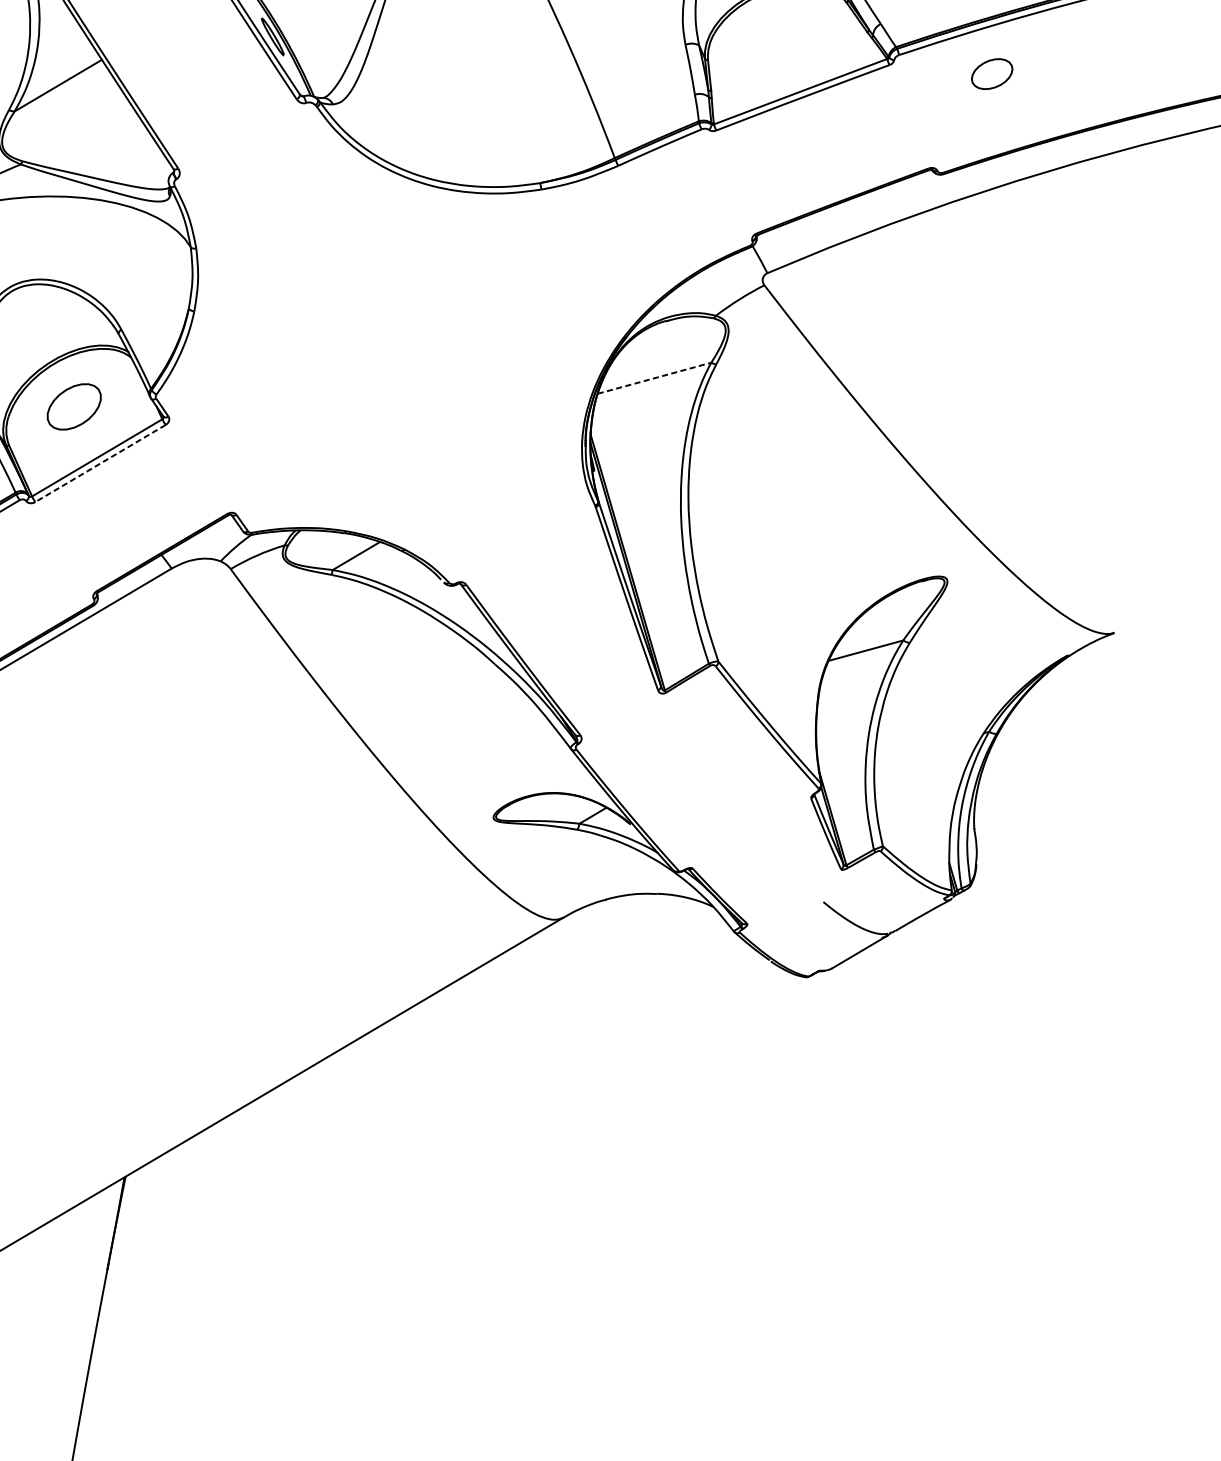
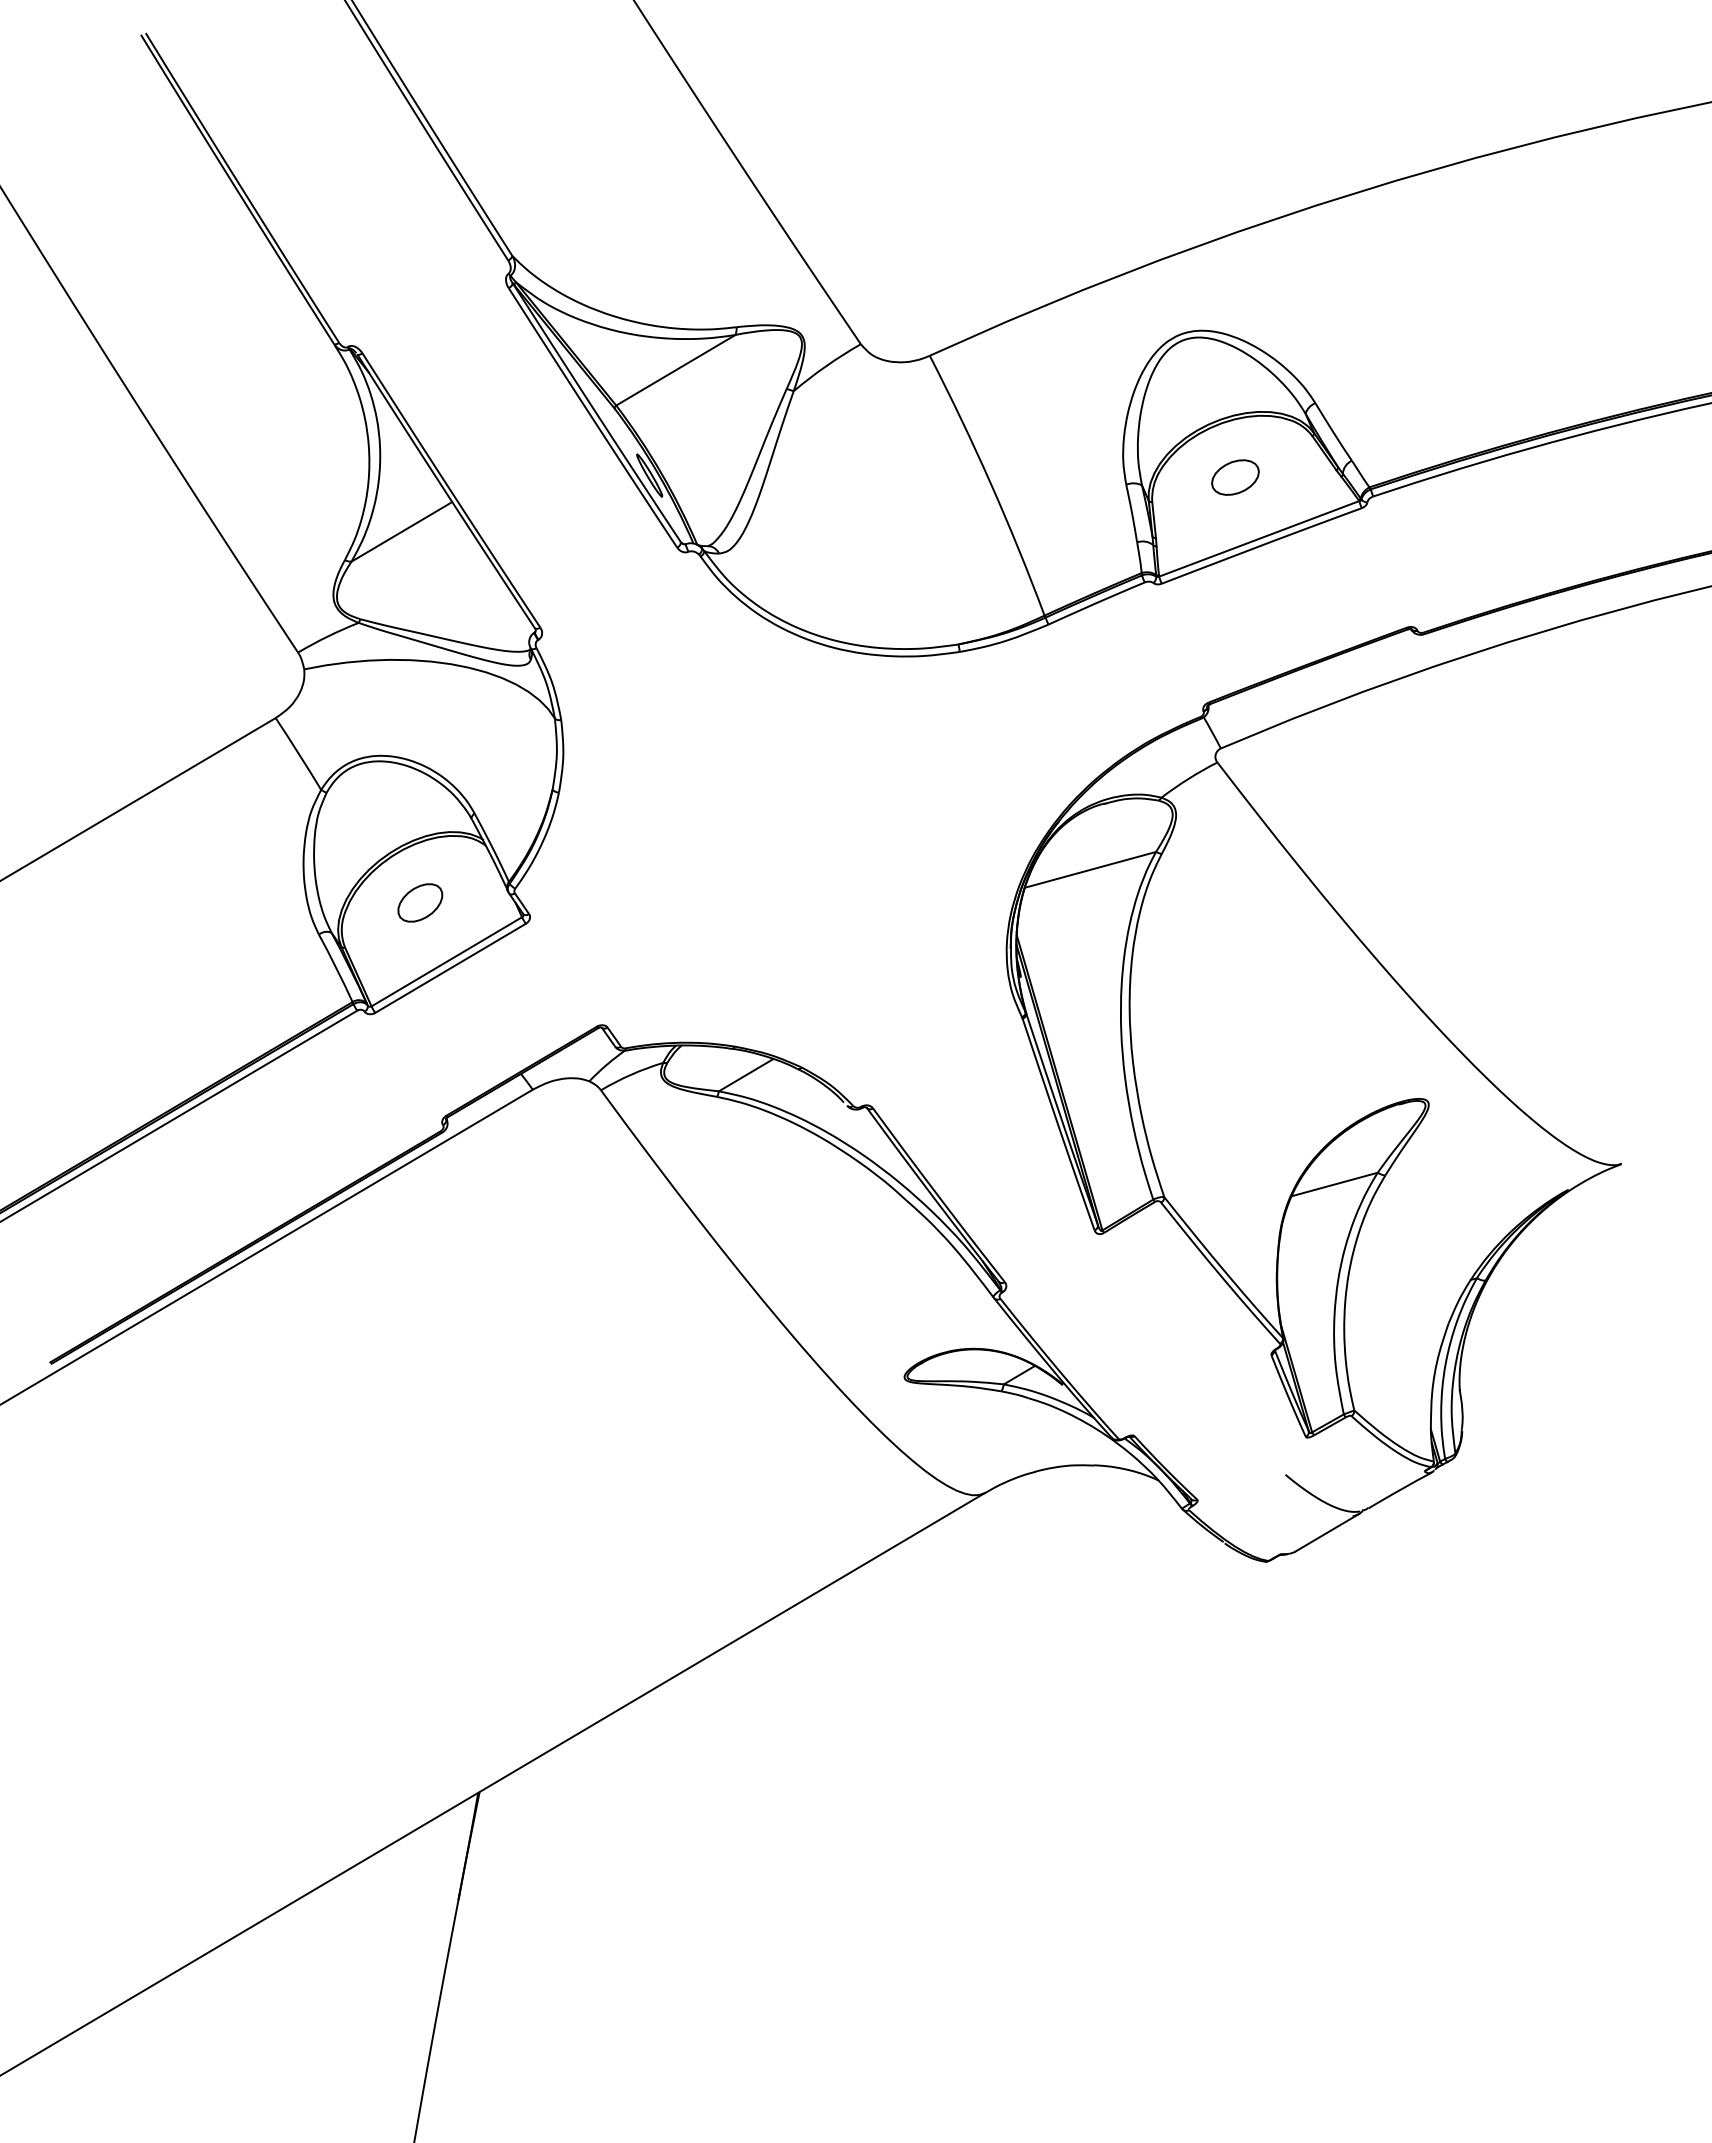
part: (992, 74) -> (1235, 477), moved
line: (654, 377) -> (1090, 869), dashed -> solid
part: (74, 406) -> (420, 902), size x0.71
line: (100, 463) -> (450, 968), dashed -> solid

